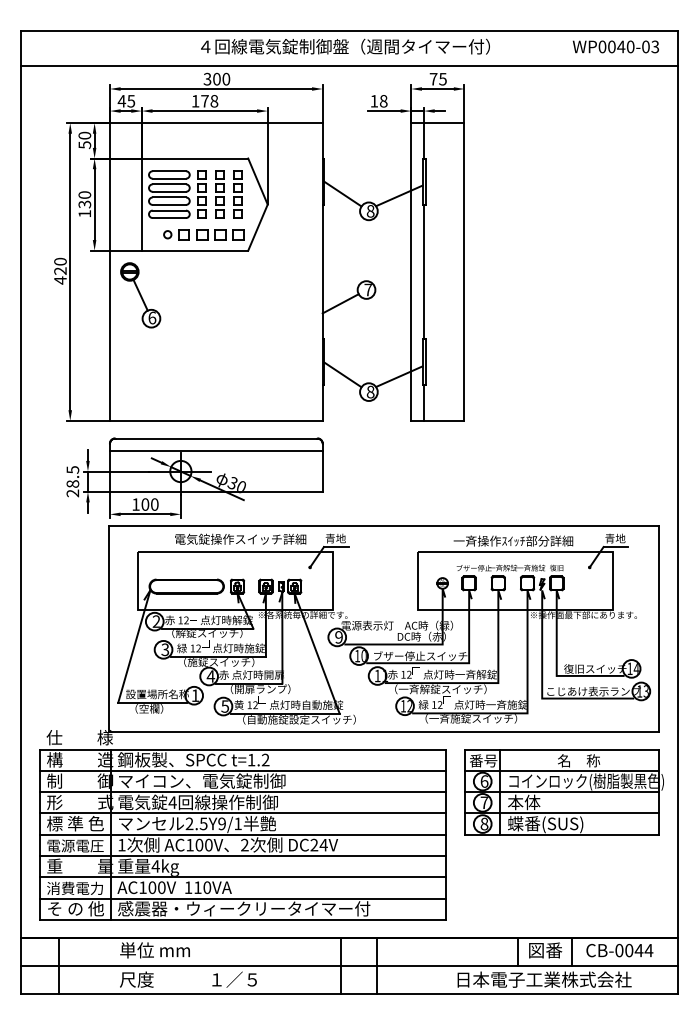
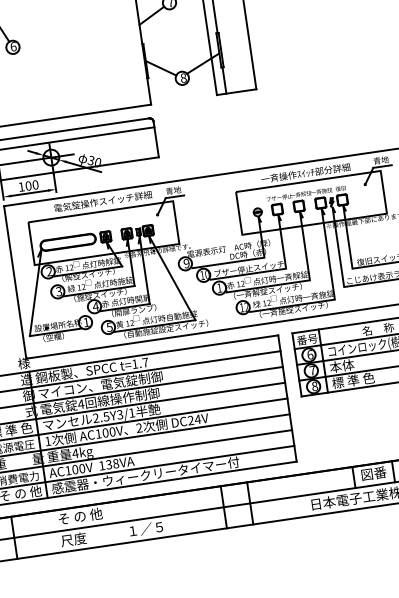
text: (265, 759) -> (145, 362), t=1.2 -> t=1.7
text: (221, 823) -> (119, 414), 2.5Y9/1 -> 2.5Y3/1
text: (545, 824) -> (360, 380), 蝶番(SUS) -> 標 準 色
text: (202, 887) -> (112, 464), 110VA -> 138VA
text: (154, 950) -> (83, 516), 単位 mm -> そ の 他

